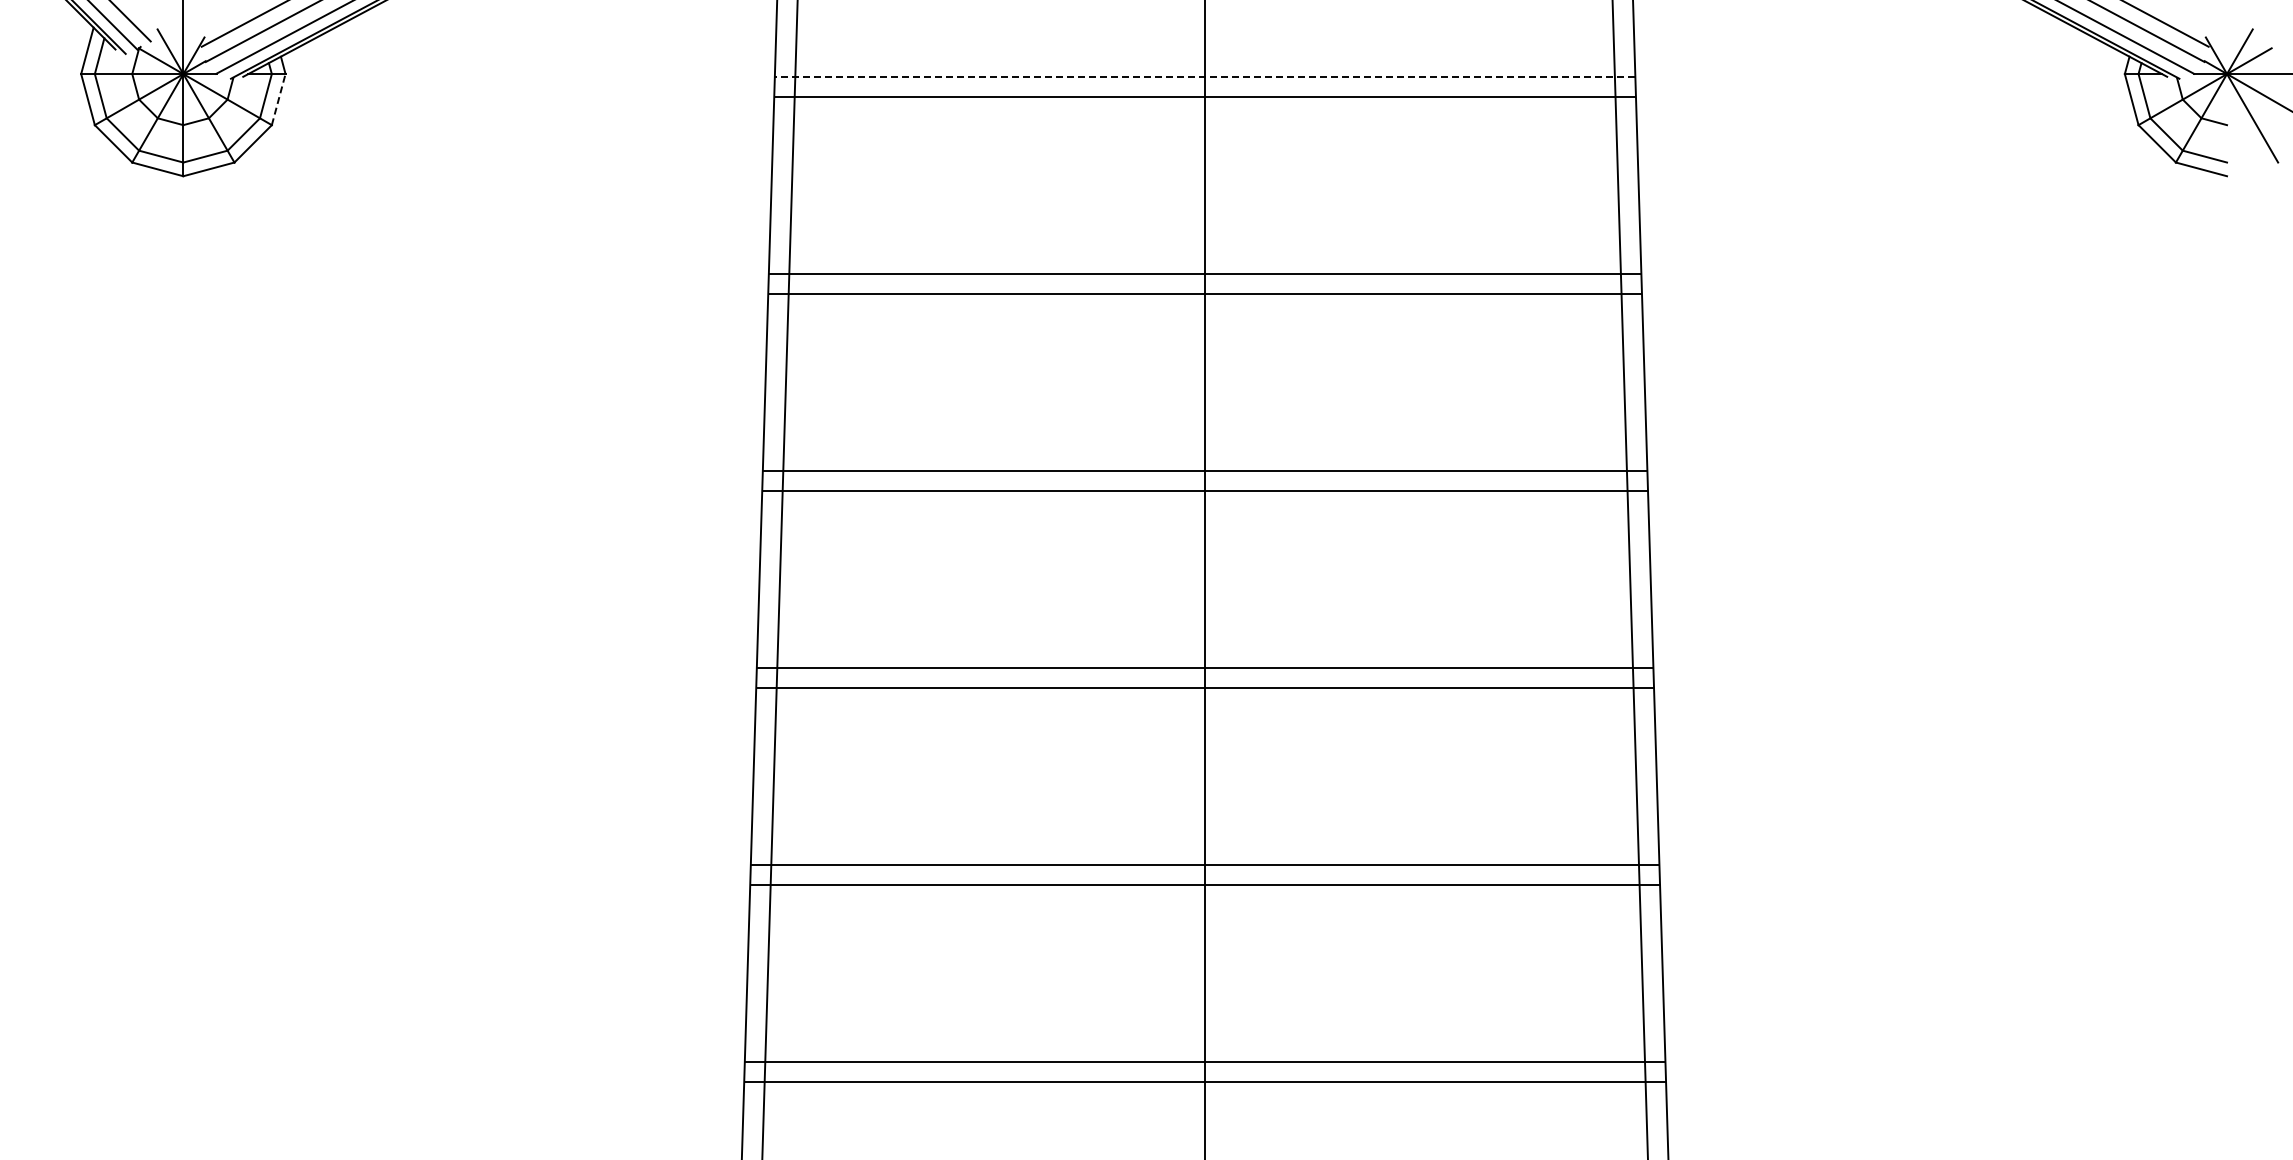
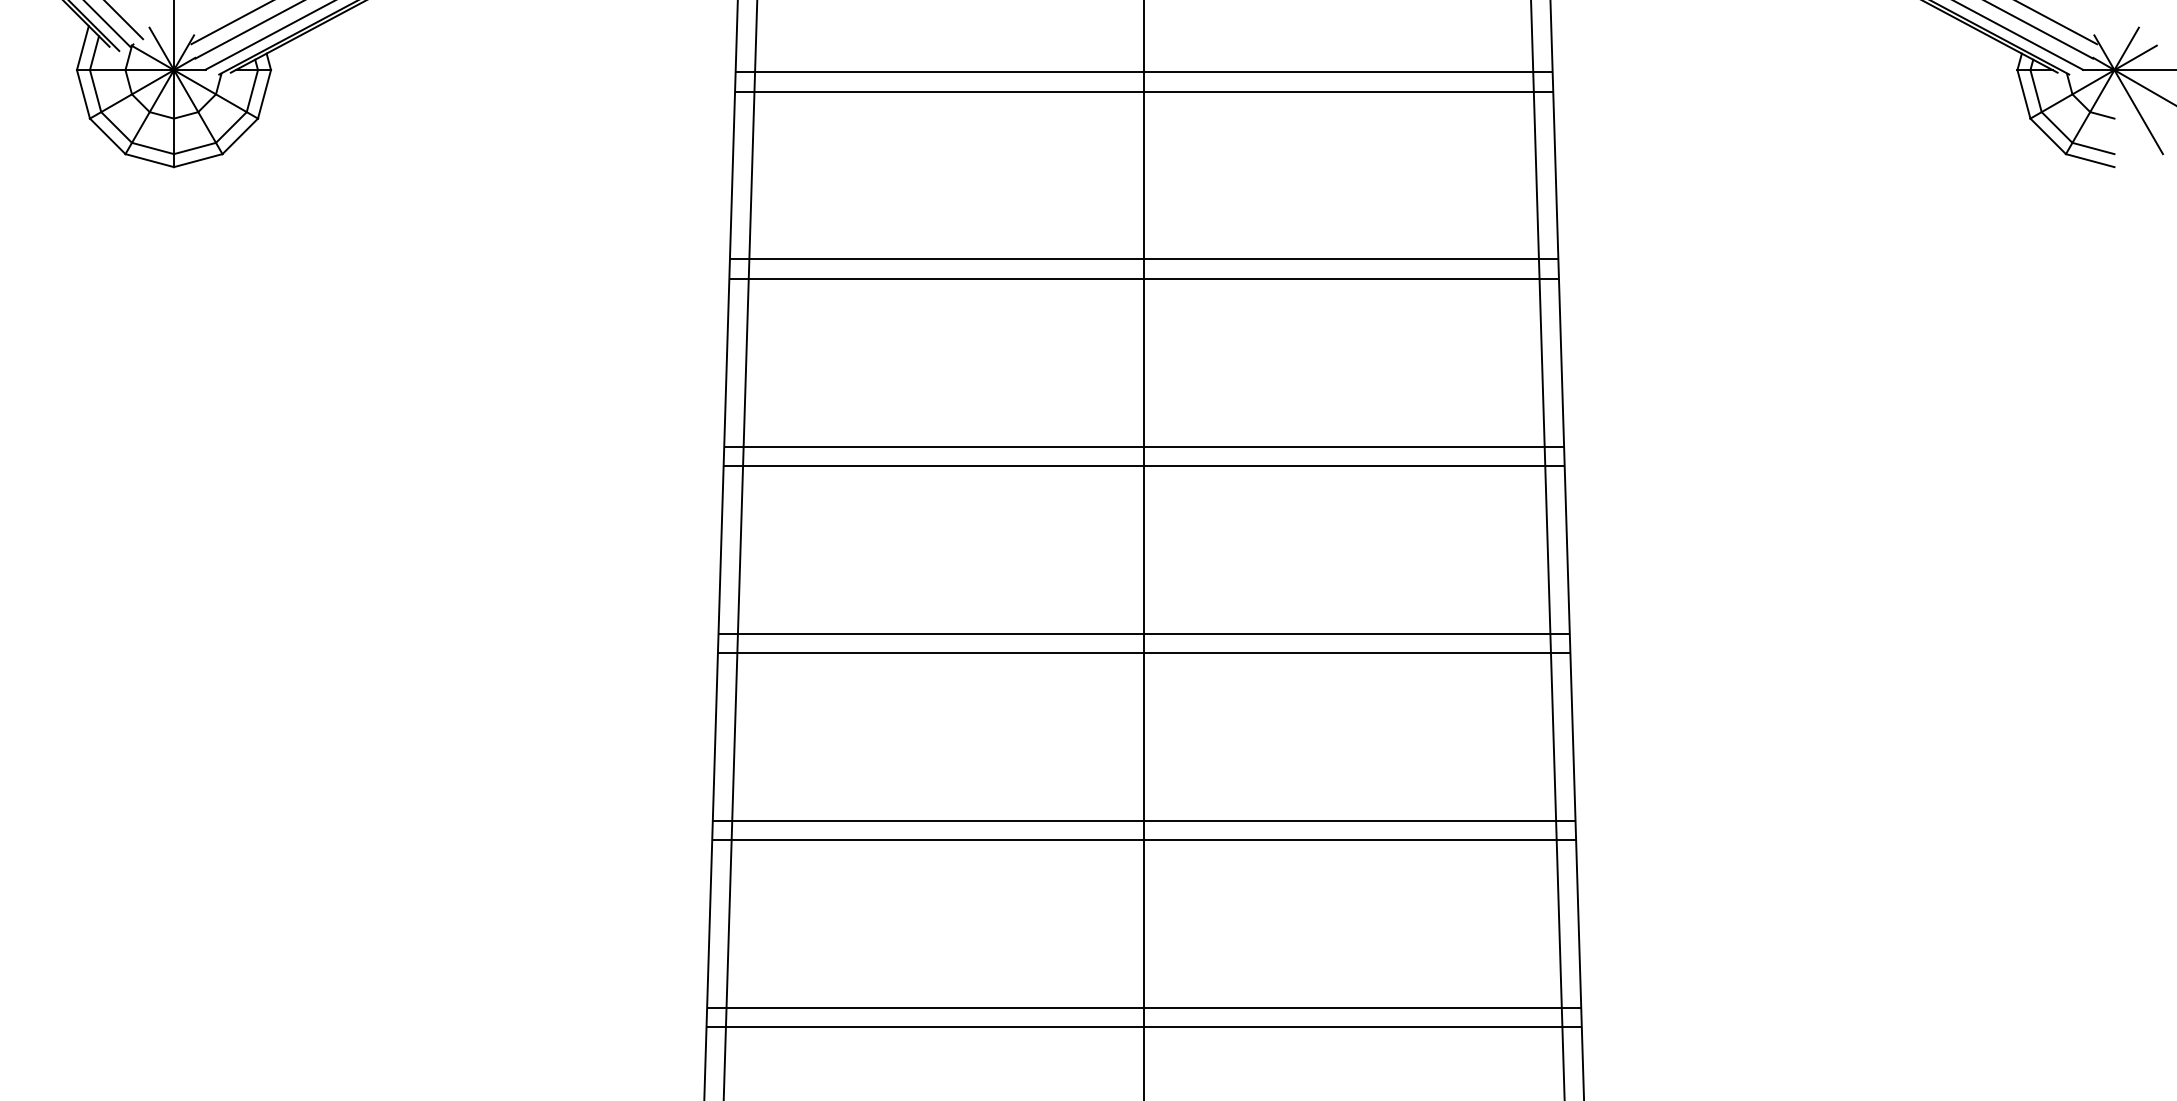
line: (1204, 76) -> (1143, 72), dashed -> solid
line: (278, 99) -> (264, 94), dashed -> solid

